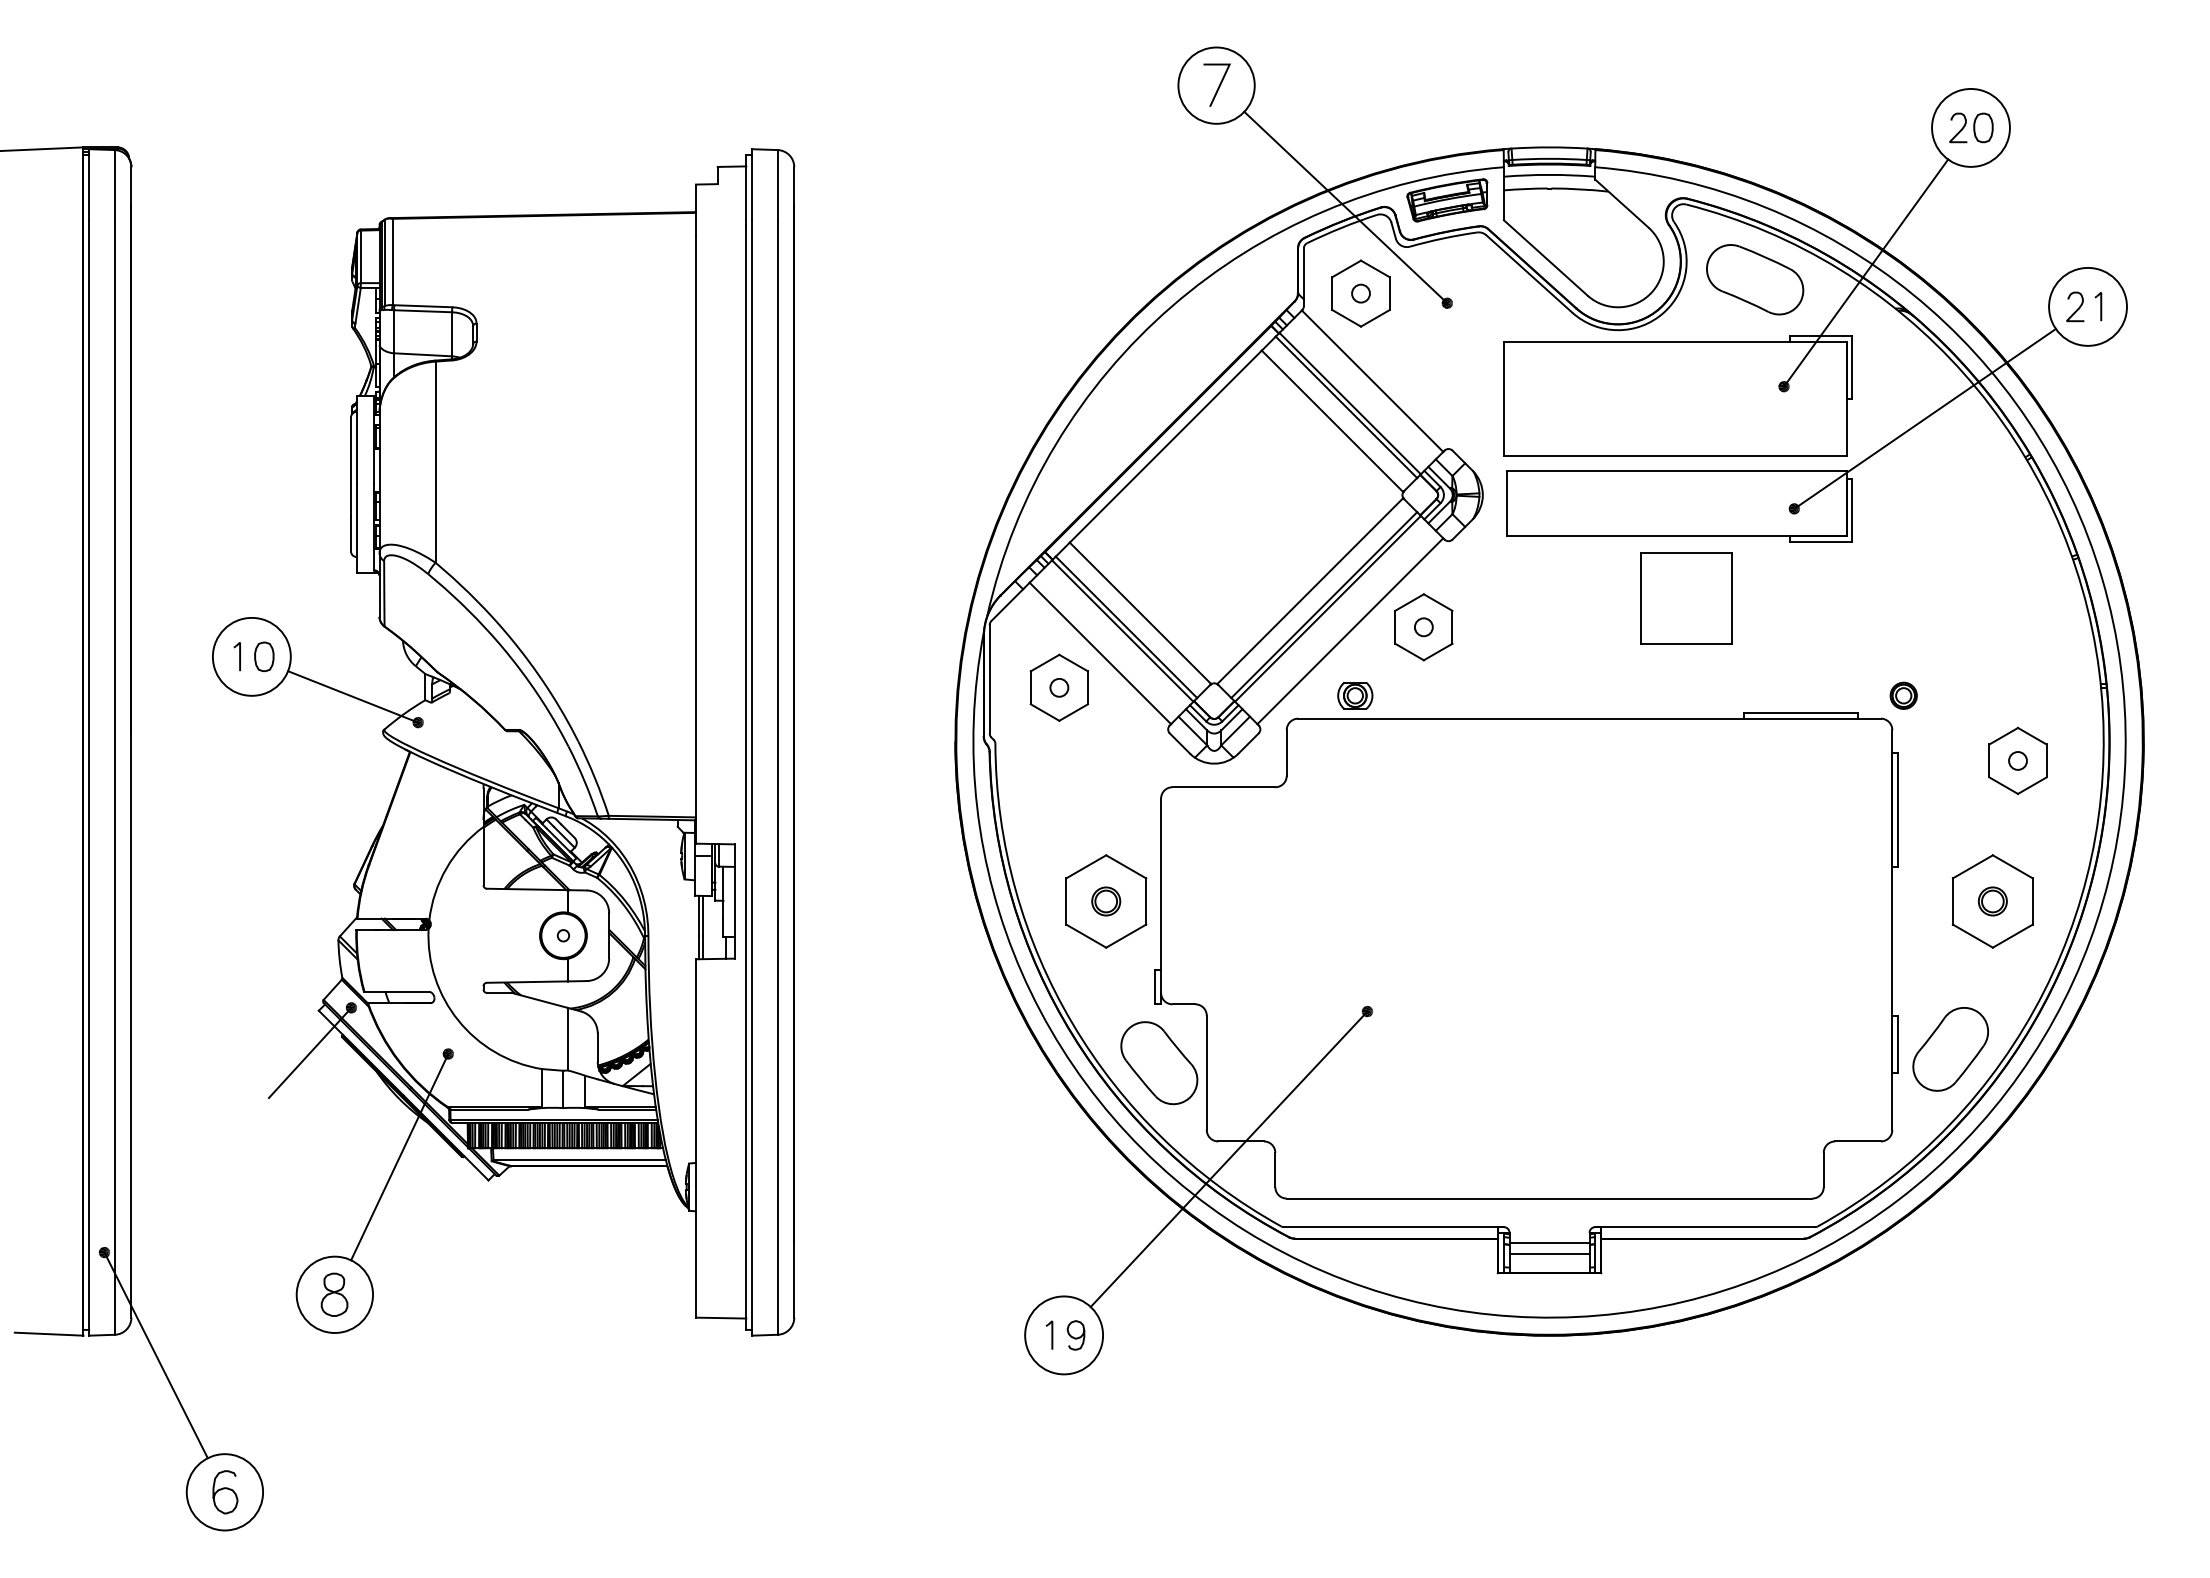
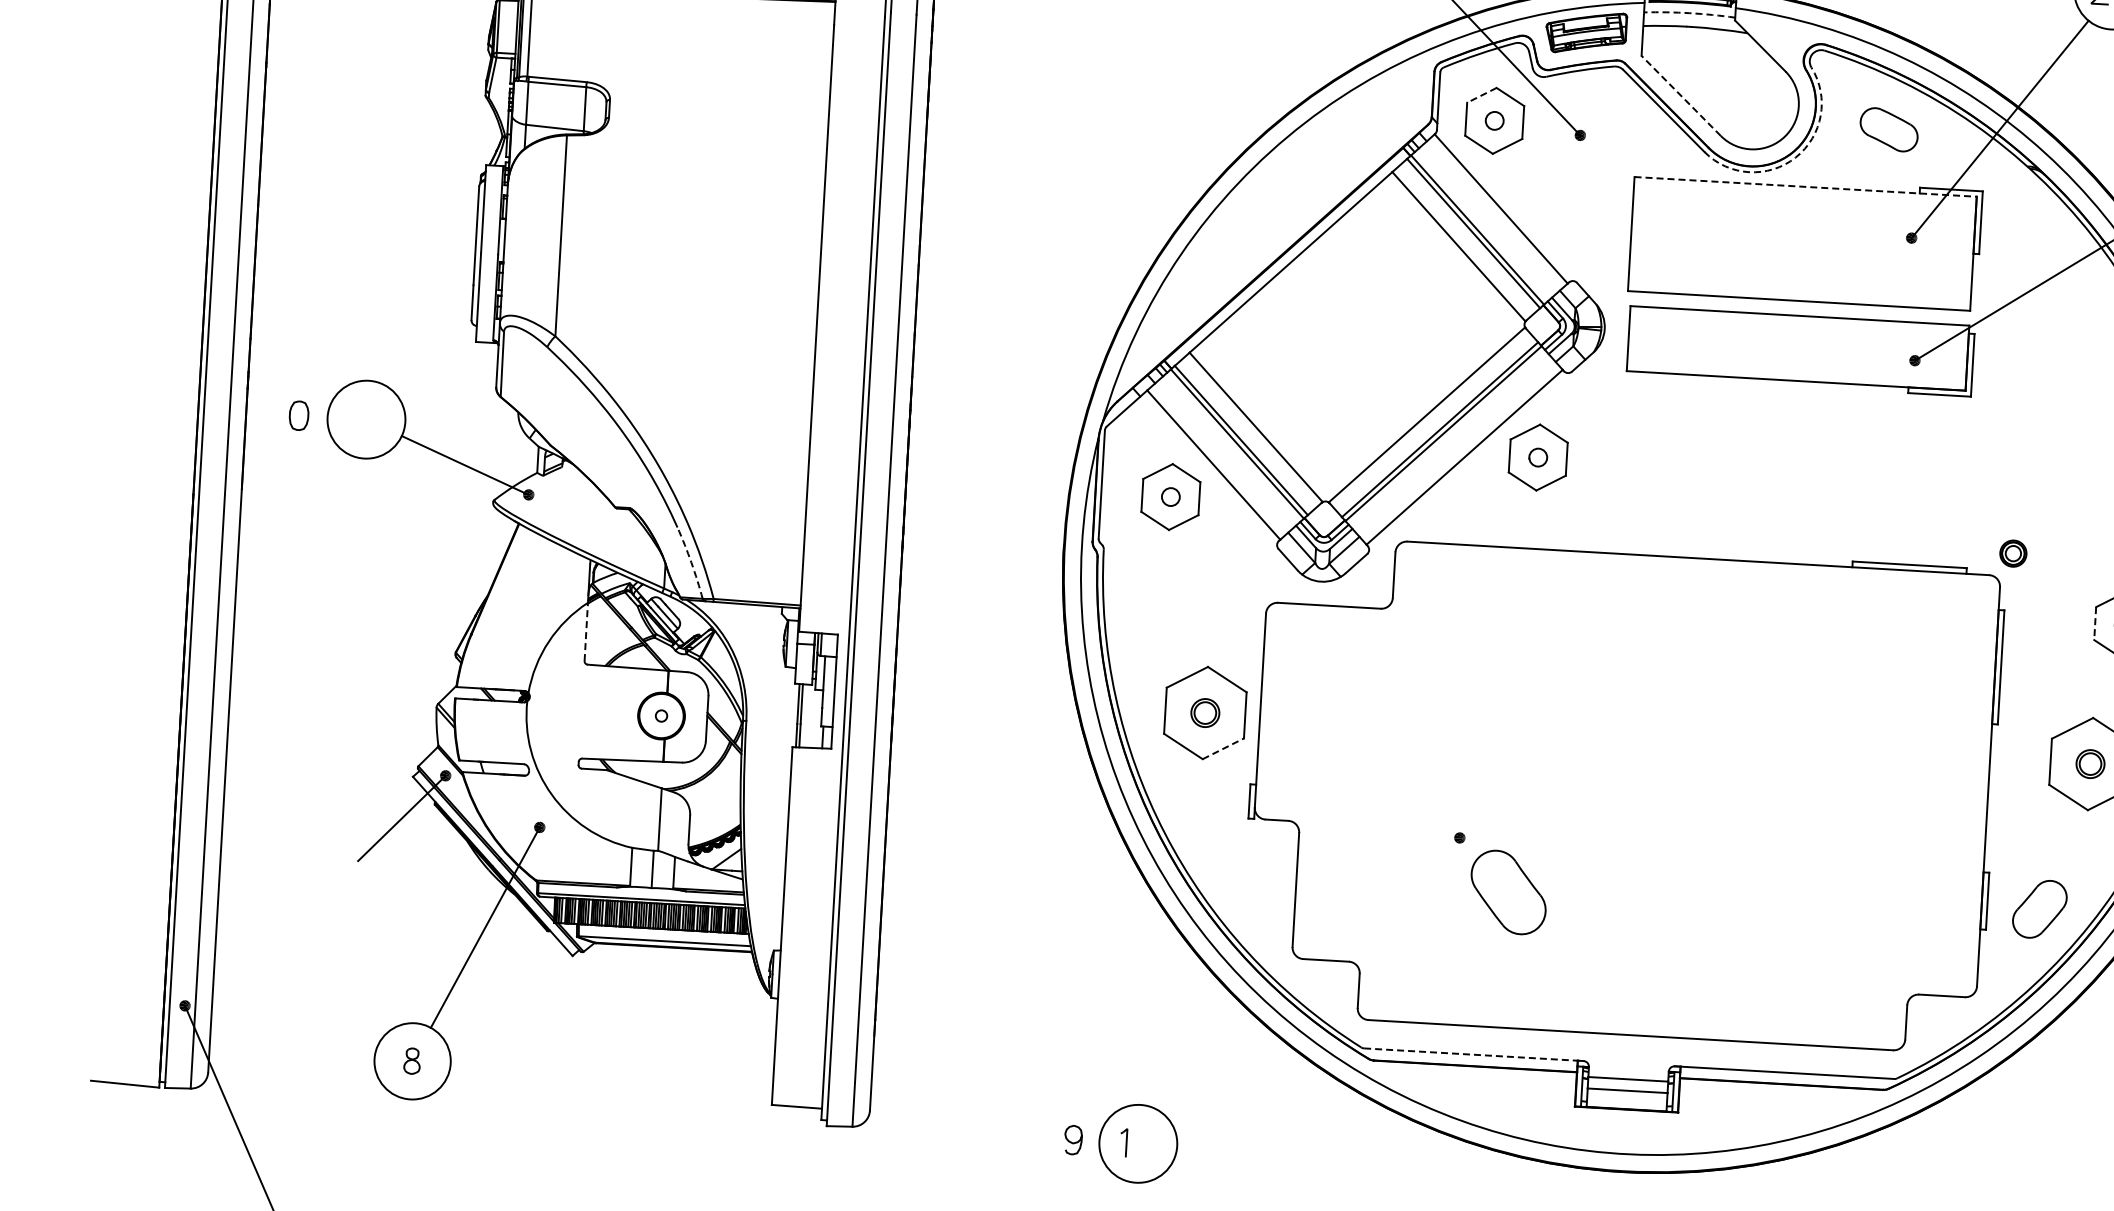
arc: (1549, 174) -> (1689, 12), solid -> dashed
line: (1545, 257) -> (1680, 95), solid -> dashed
line: (1346, 269) -> (1481, 95), solid -> dashed
part: (1755, 279) -> (1889, 129), size x0.6
arc: (1663, 312) -> (1795, 157), solid -> dashed
line: (1675, 341) -> (1805, 186), solid -> dashed
part: (1686, 598) -> (1802, 443), removed
part: (236, 656) -> (351, 418), removed
part: (264, 656) -> (299, 415), moved
part: (1355, 695) -> (1466, 521), removed
line: (1989, 761) -> (2095, 624), solid -> dashed
arc: (584, 780) -> (691, 562), solid -> dashed
line: (483, 855) -> (586, 631), solid -> dashed
line: (1126, 935) -> (1223, 748), solid -> dashed
part: (1950, 1049) -> (2039, 909), size x0.7
part: (1159, 1063) -> (1508, 892), moved
line: (1228, 1158) -> (1312, 976), removed
line: (1393, 1227) -> (1473, 1055), solid -> dashed
part: (334, 1294) -> (412, 1061), size x0.6
curve: (1075, 1337) -> (1072, 1142), moved

